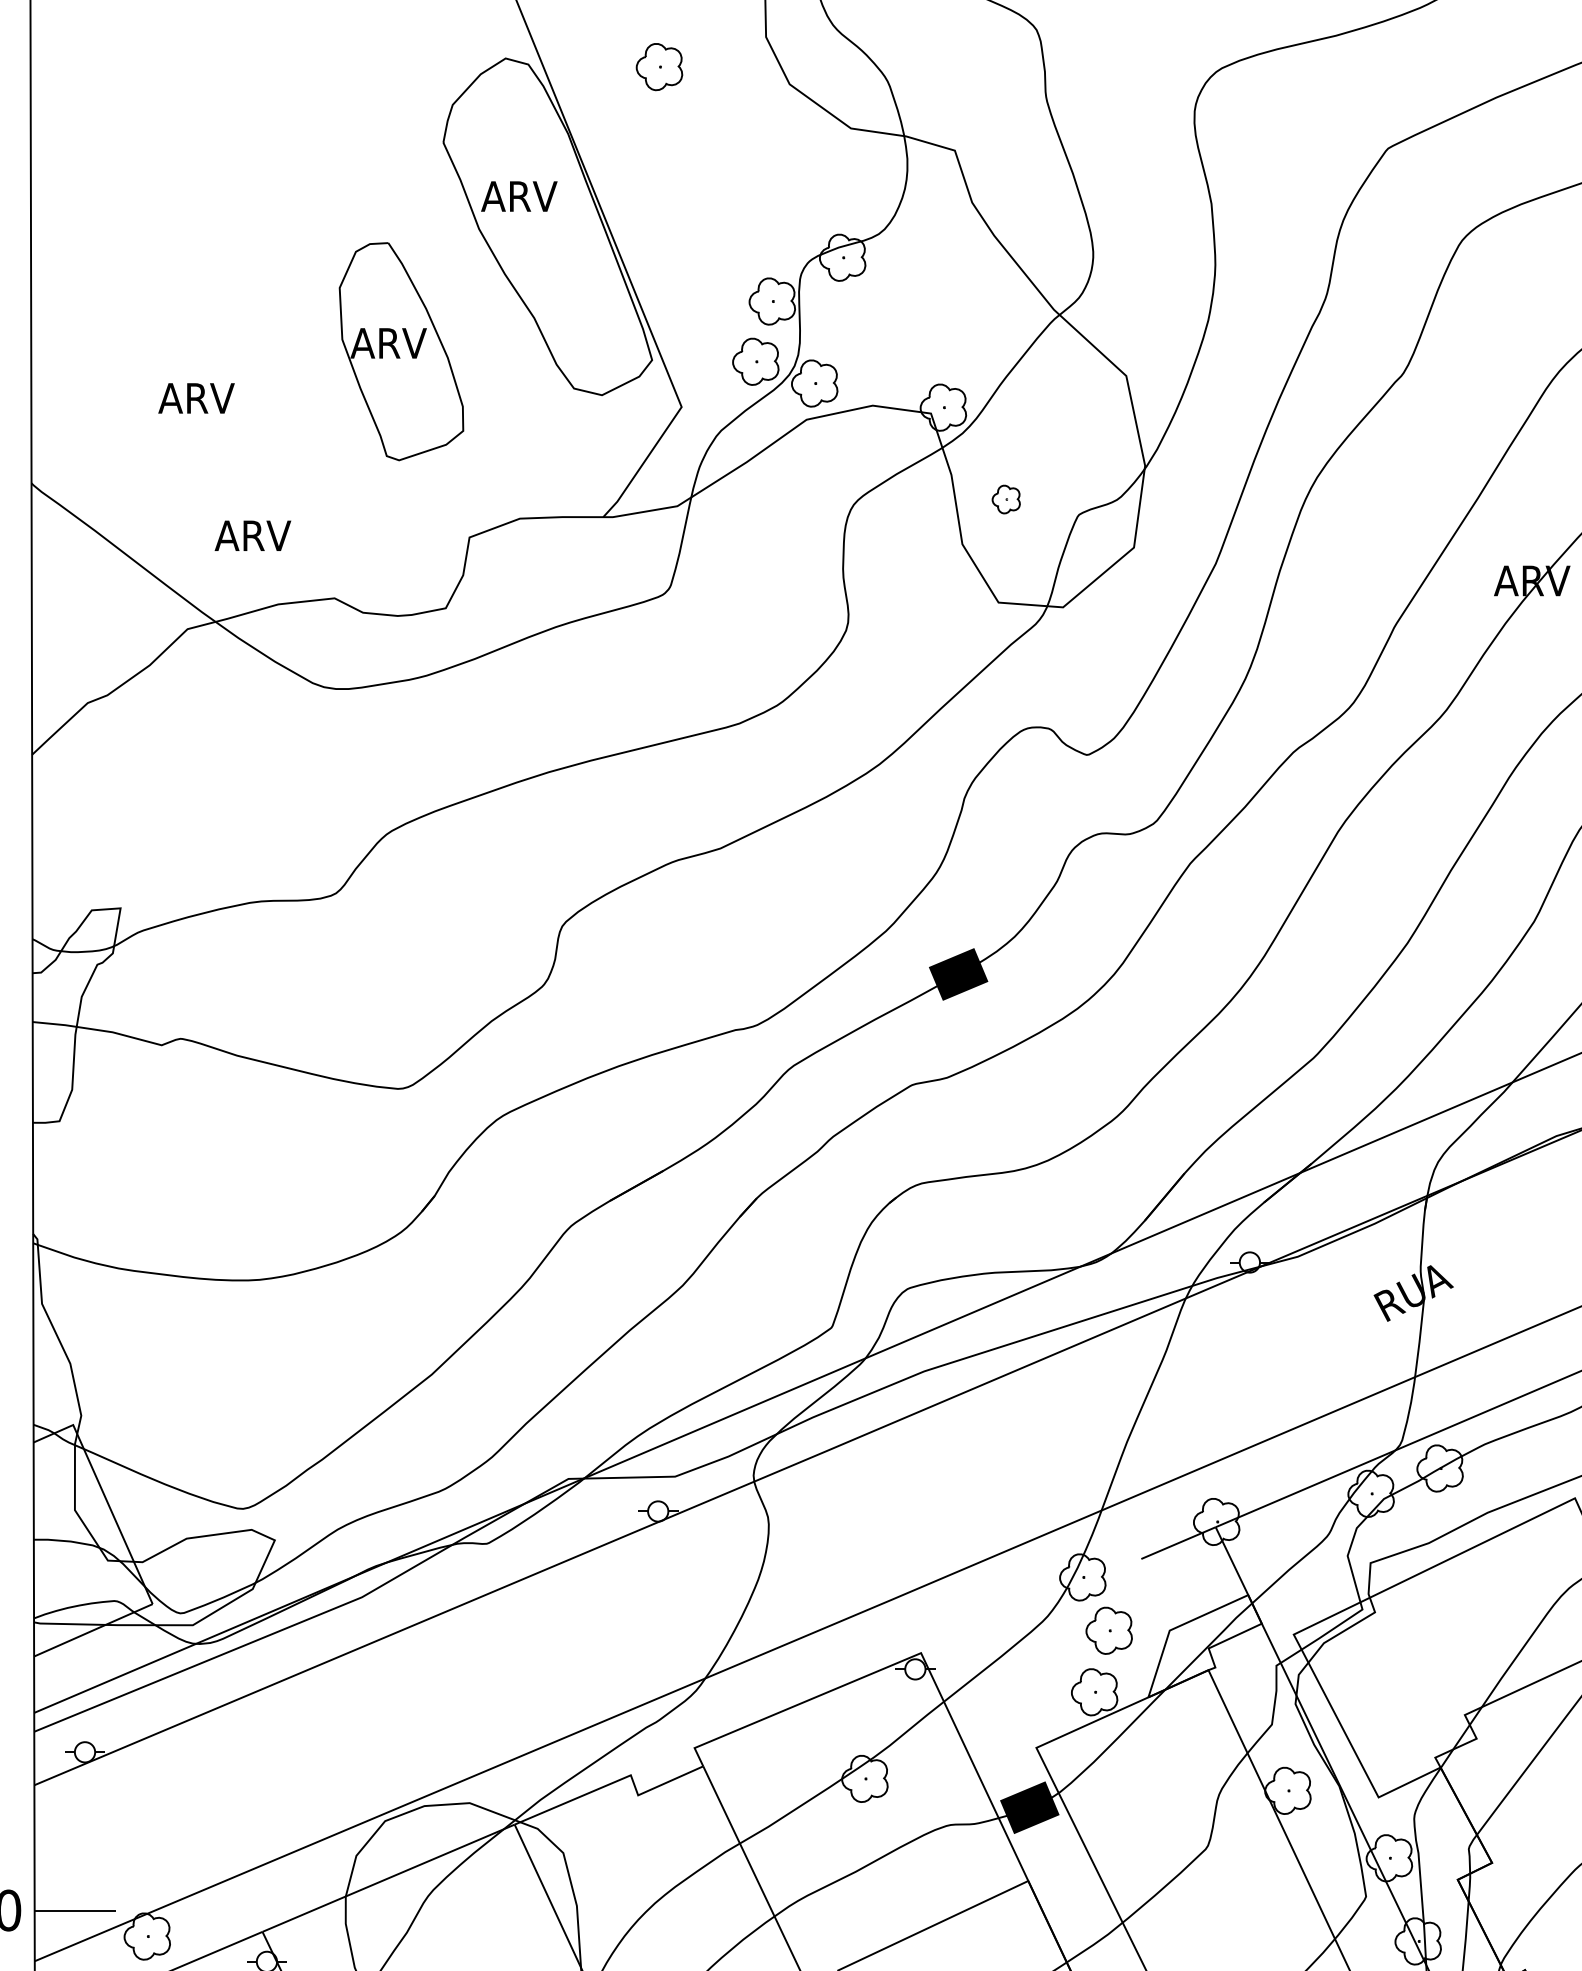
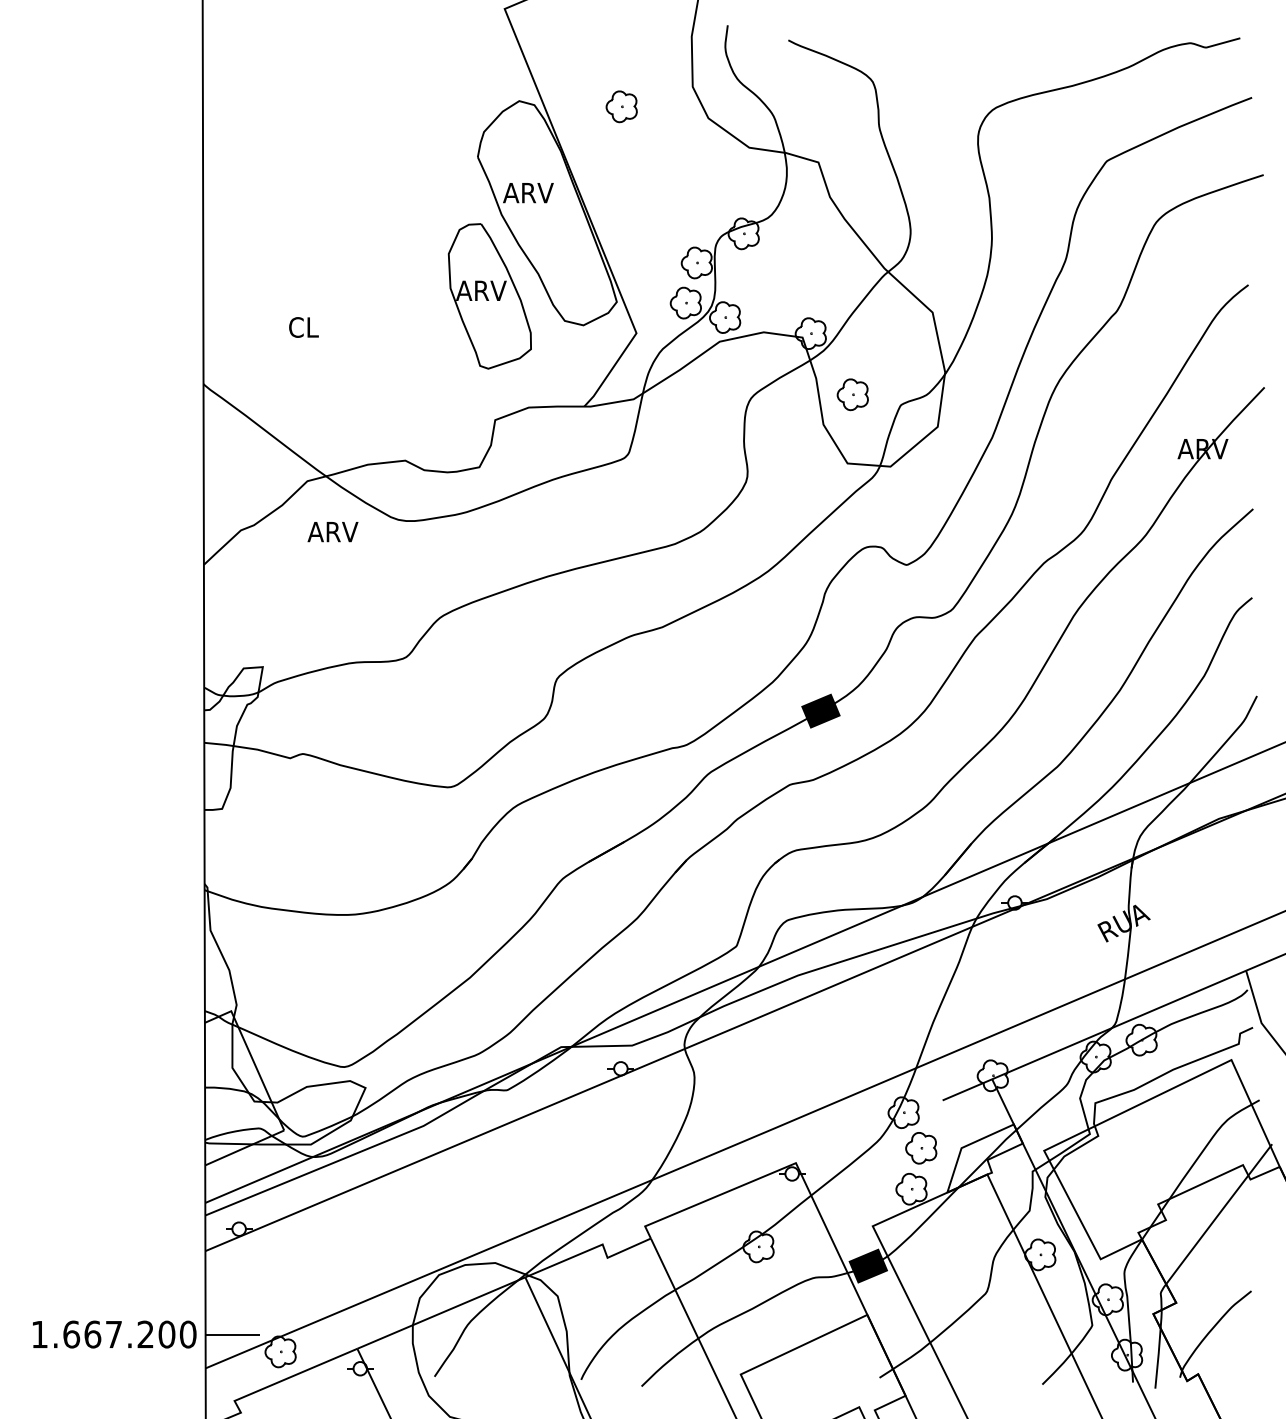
part: (400, 351) -> (489, 296), moved
text: (196, 398) -> (313, 327), ARV -> CL
part: (1005, 499) -> (852, 394), size x1.67
text: (252, 536) -> (332, 532), moved

